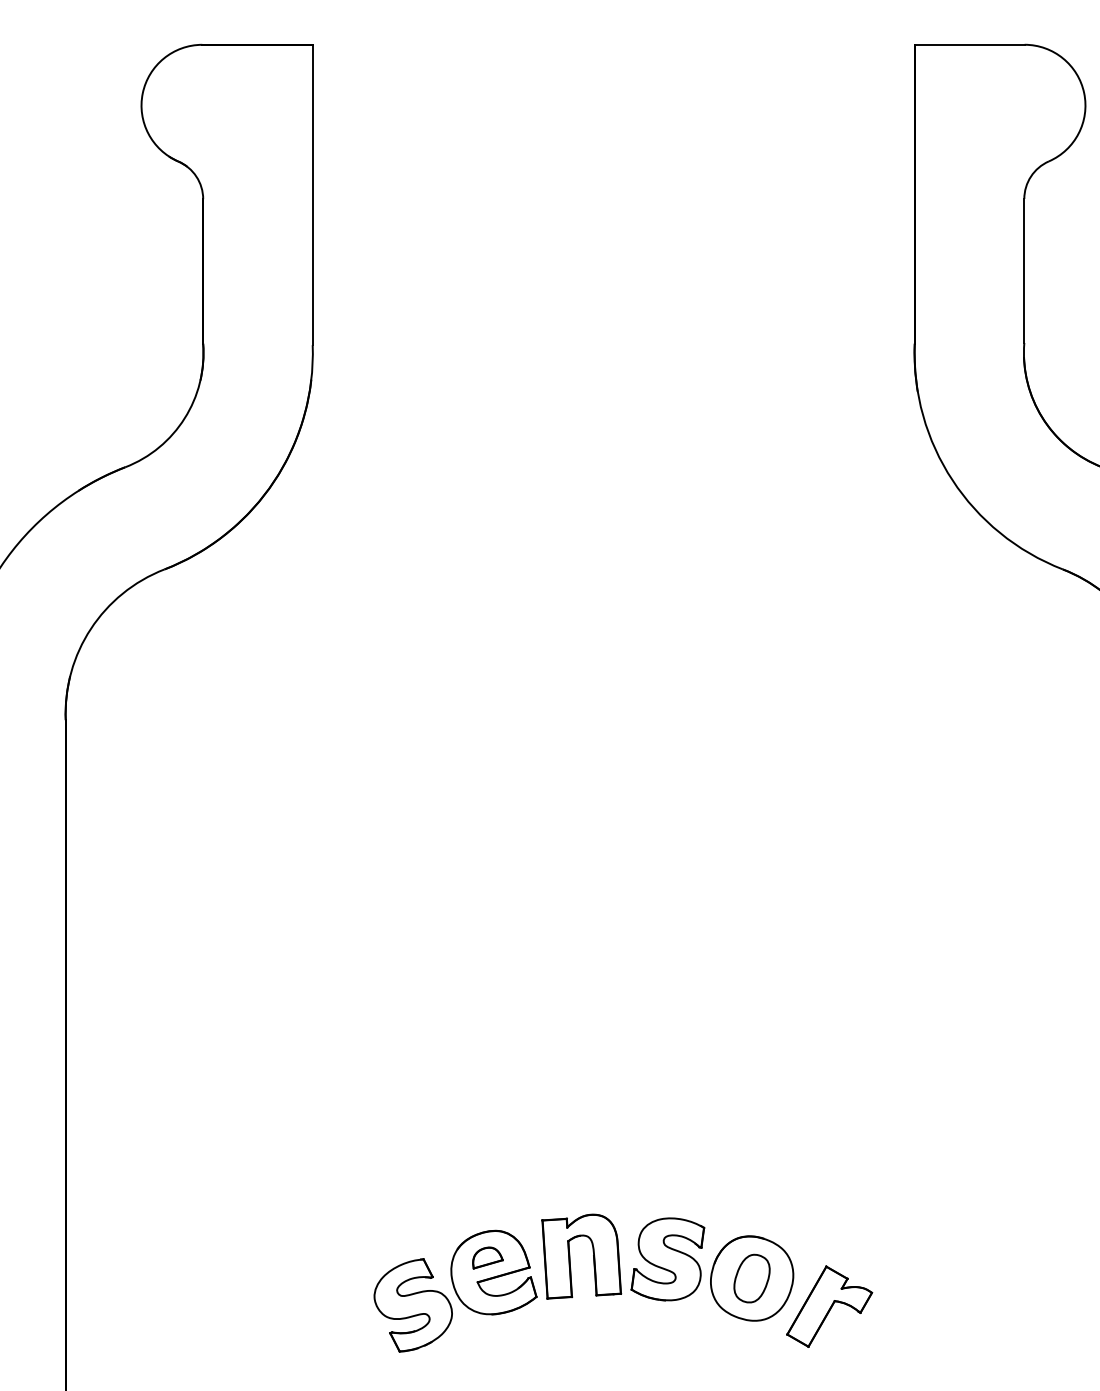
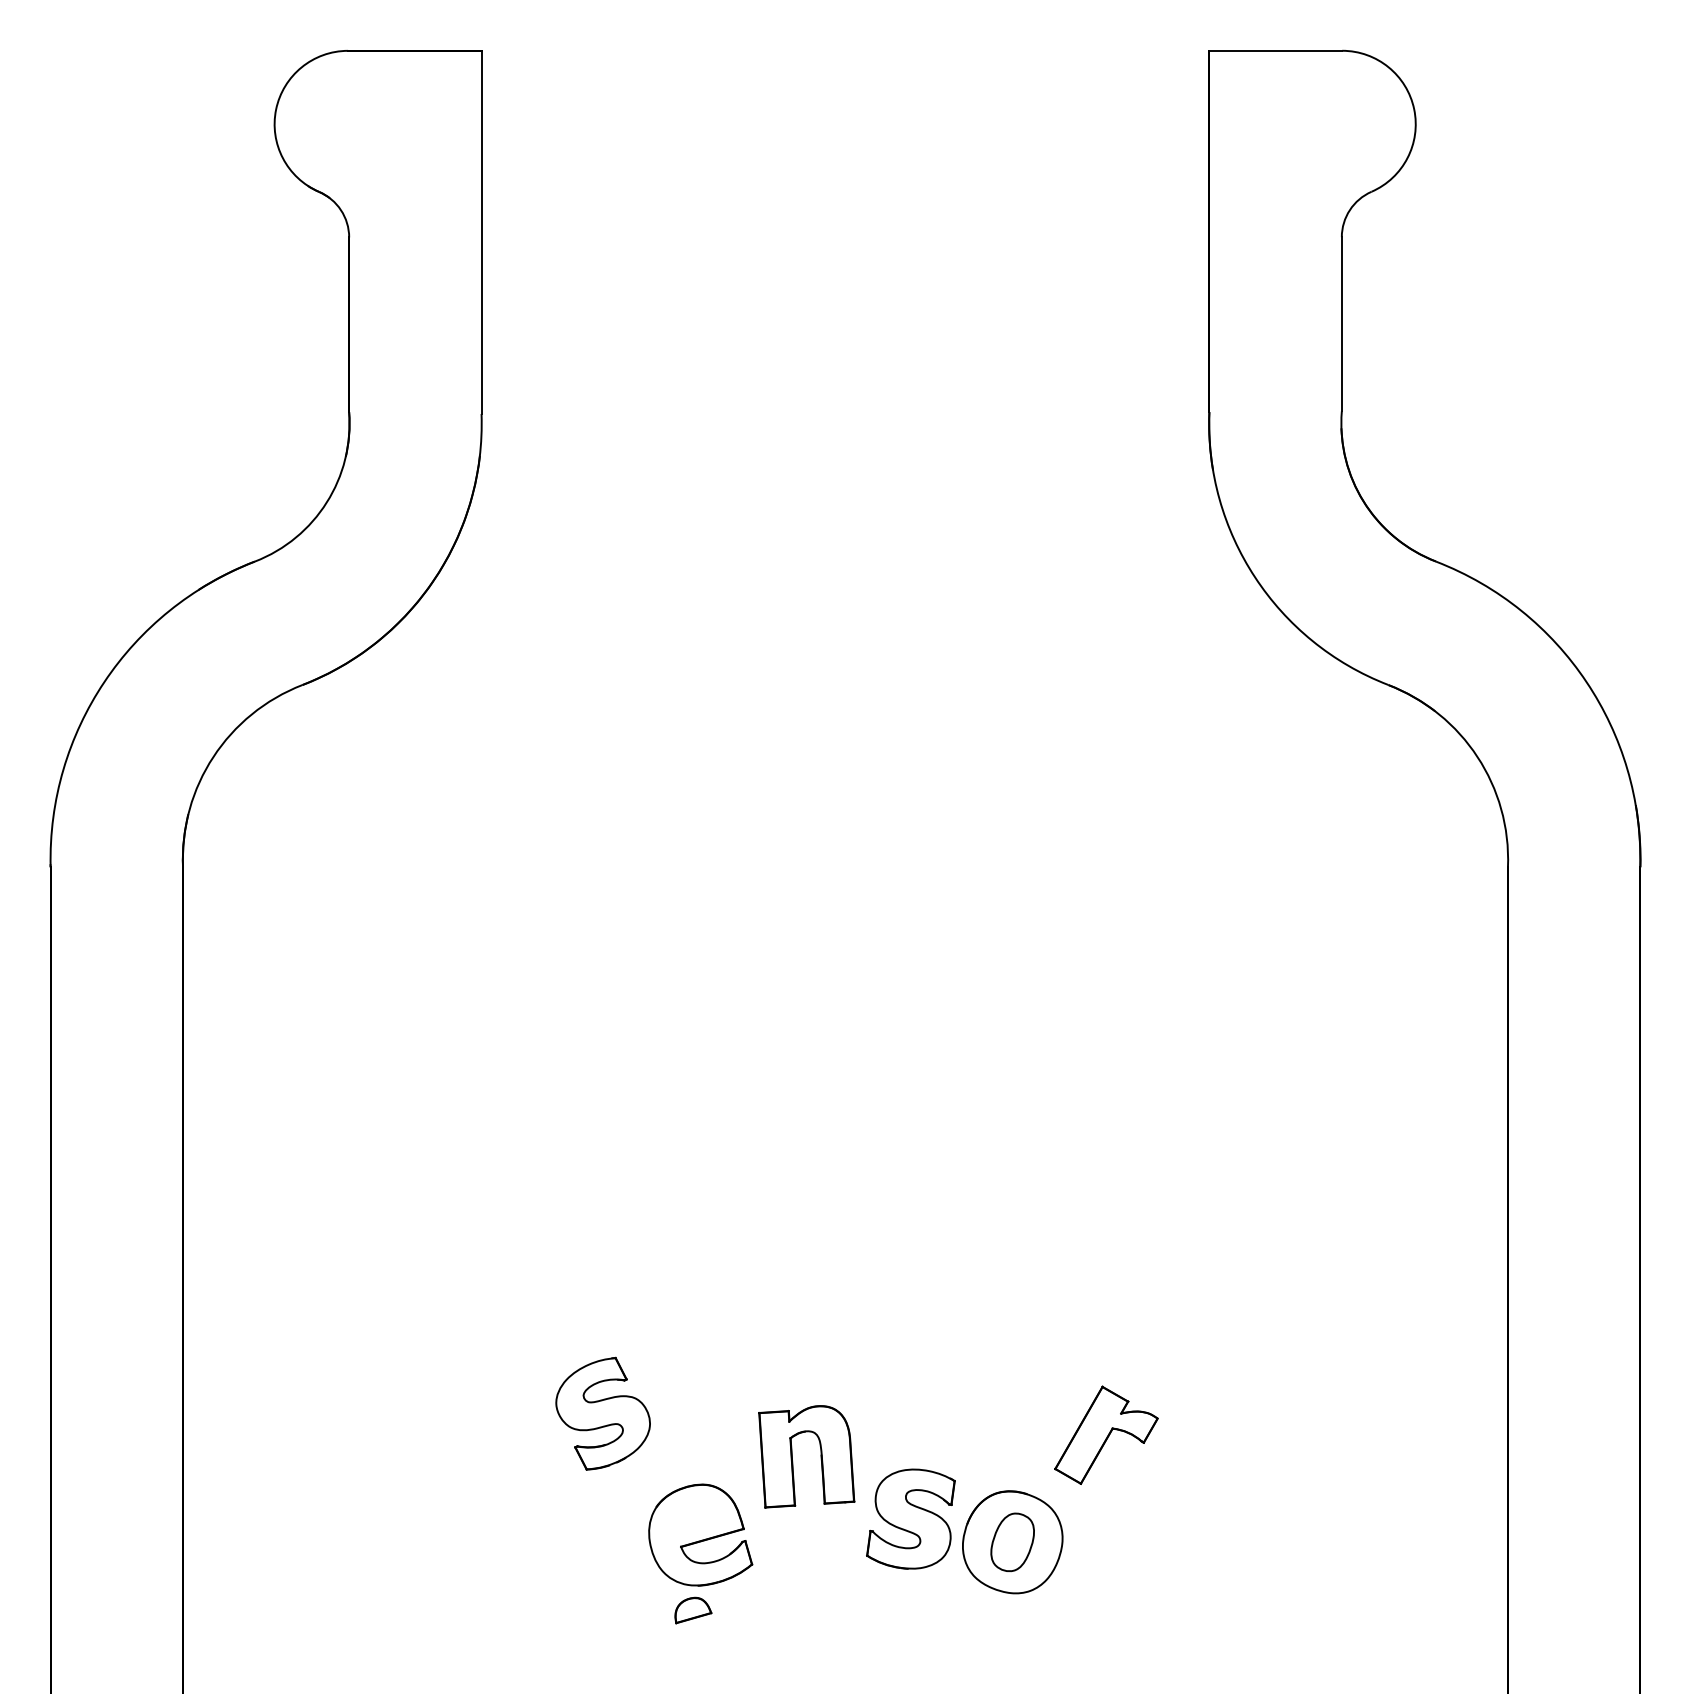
part: (488, 1258) -> (693, 1610), moved
part: (570, 1260) -> (793, 1461), moved
part: (412, 1305) -> (602, 1413), moved
part: (829, 1306) -> (1106, 1434), moved

